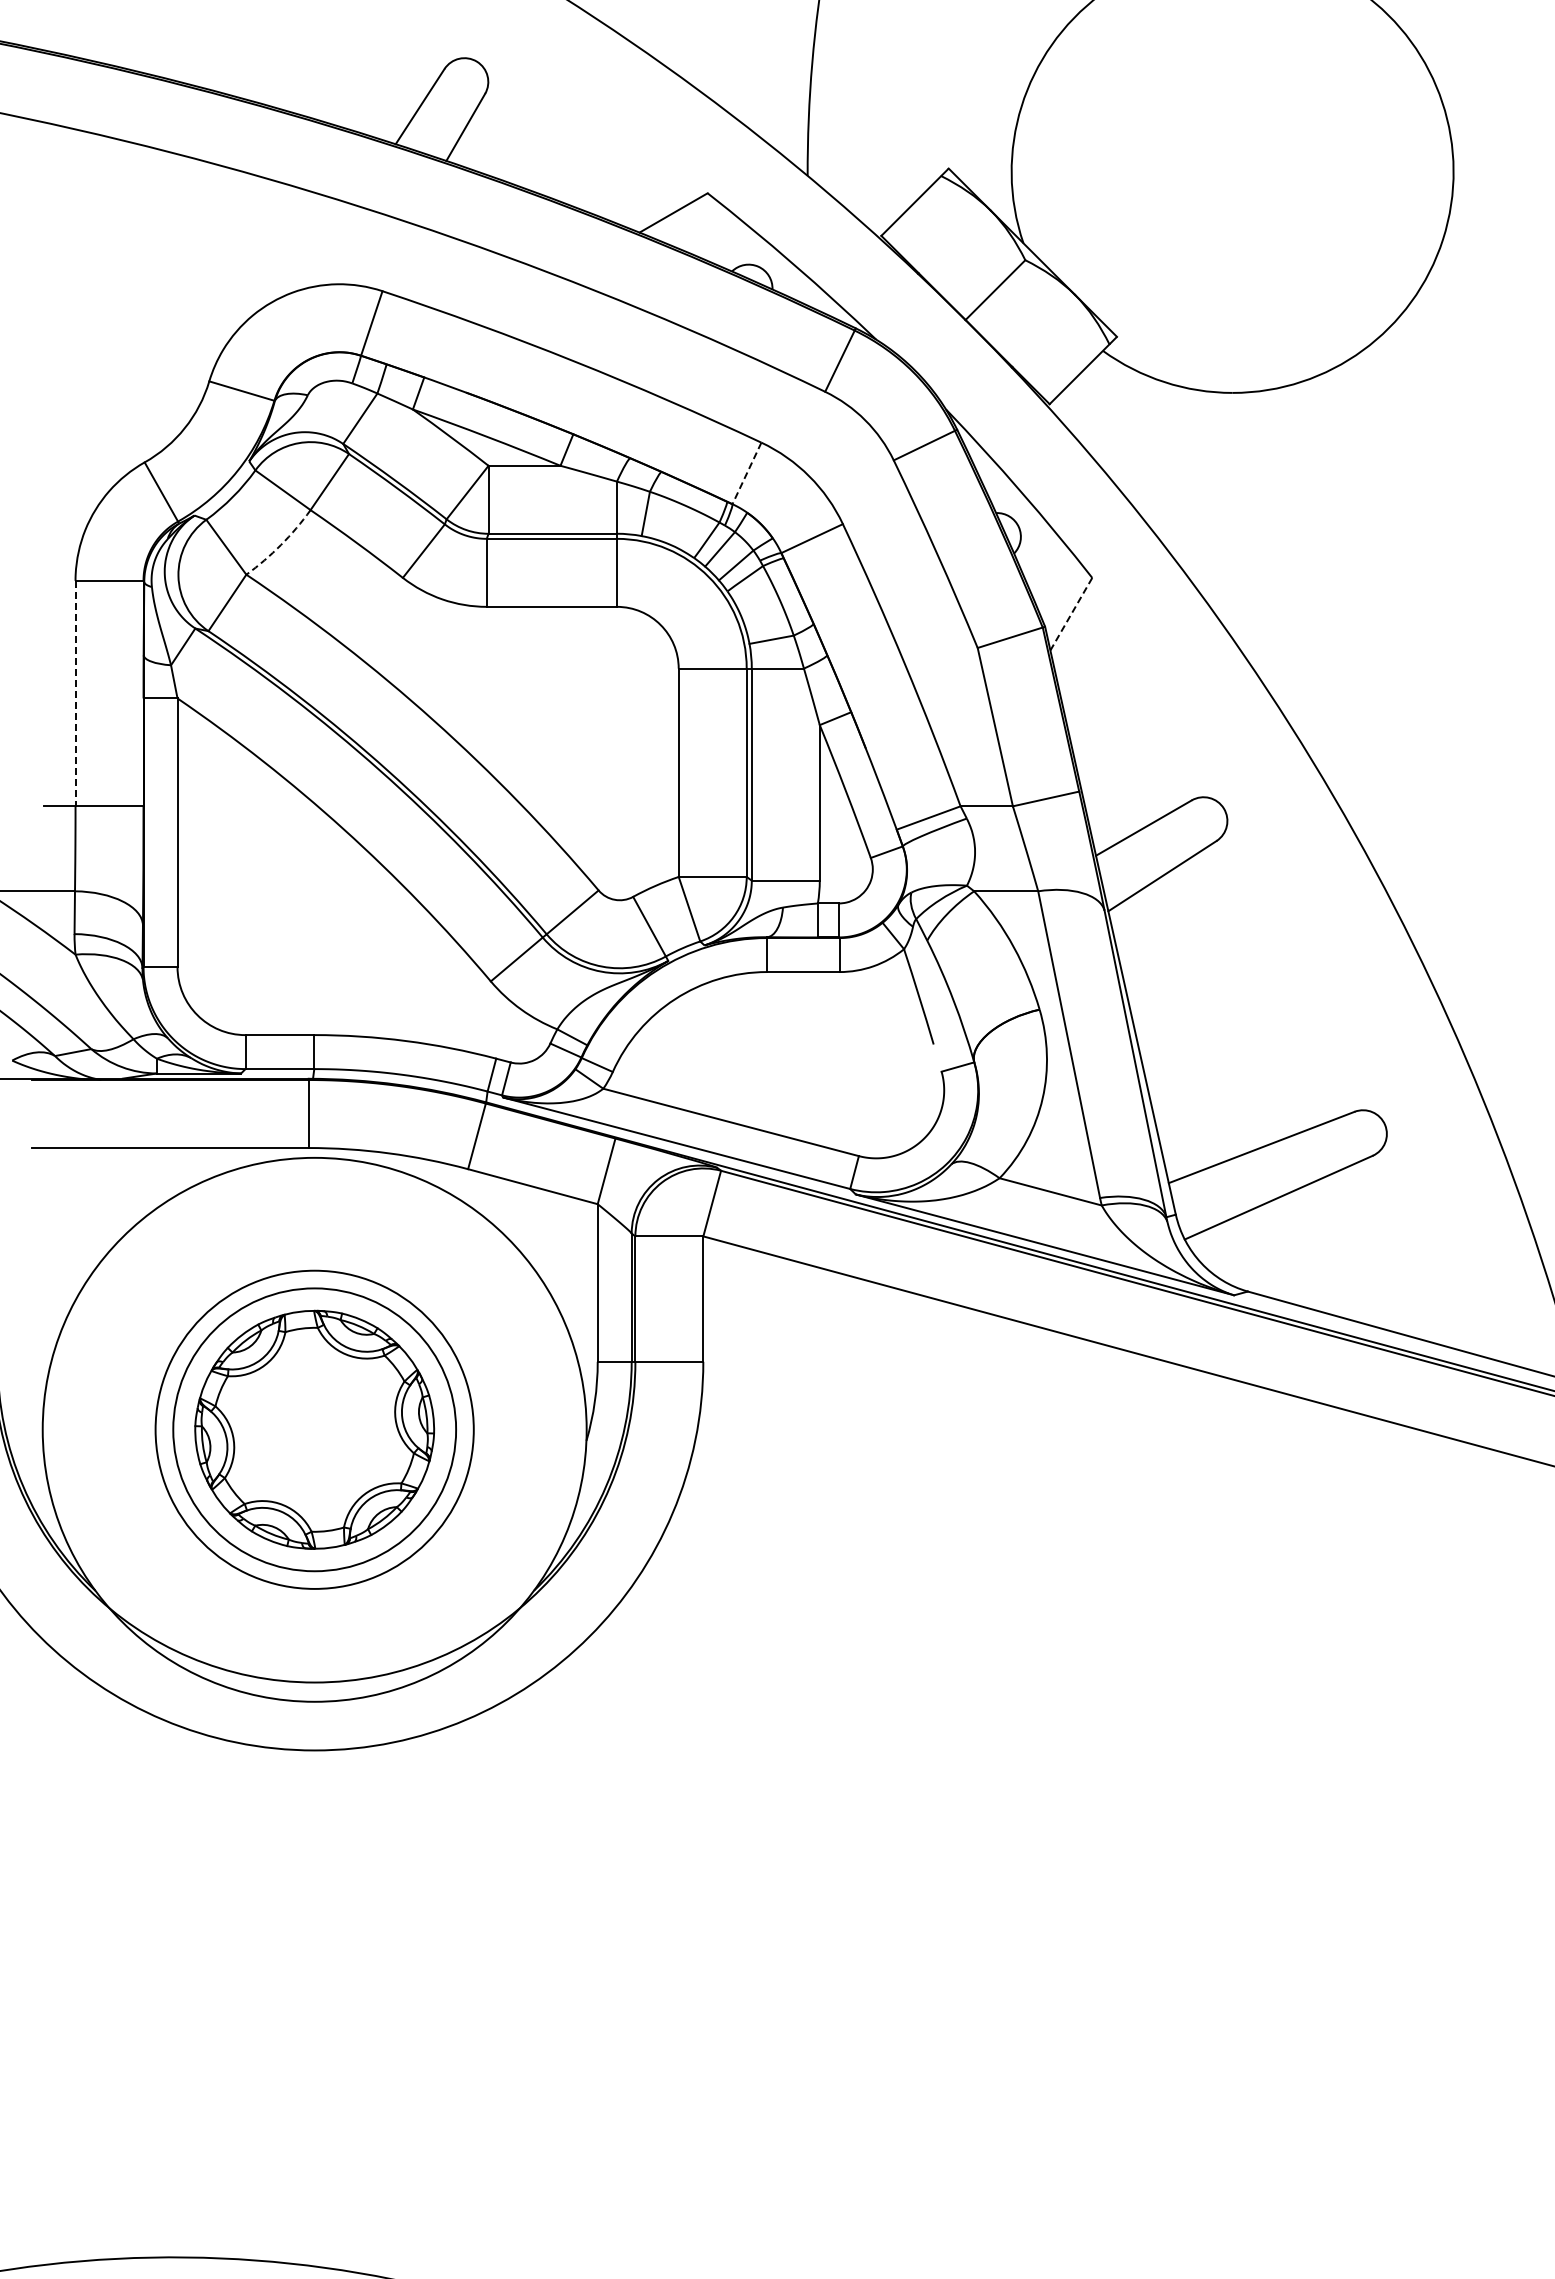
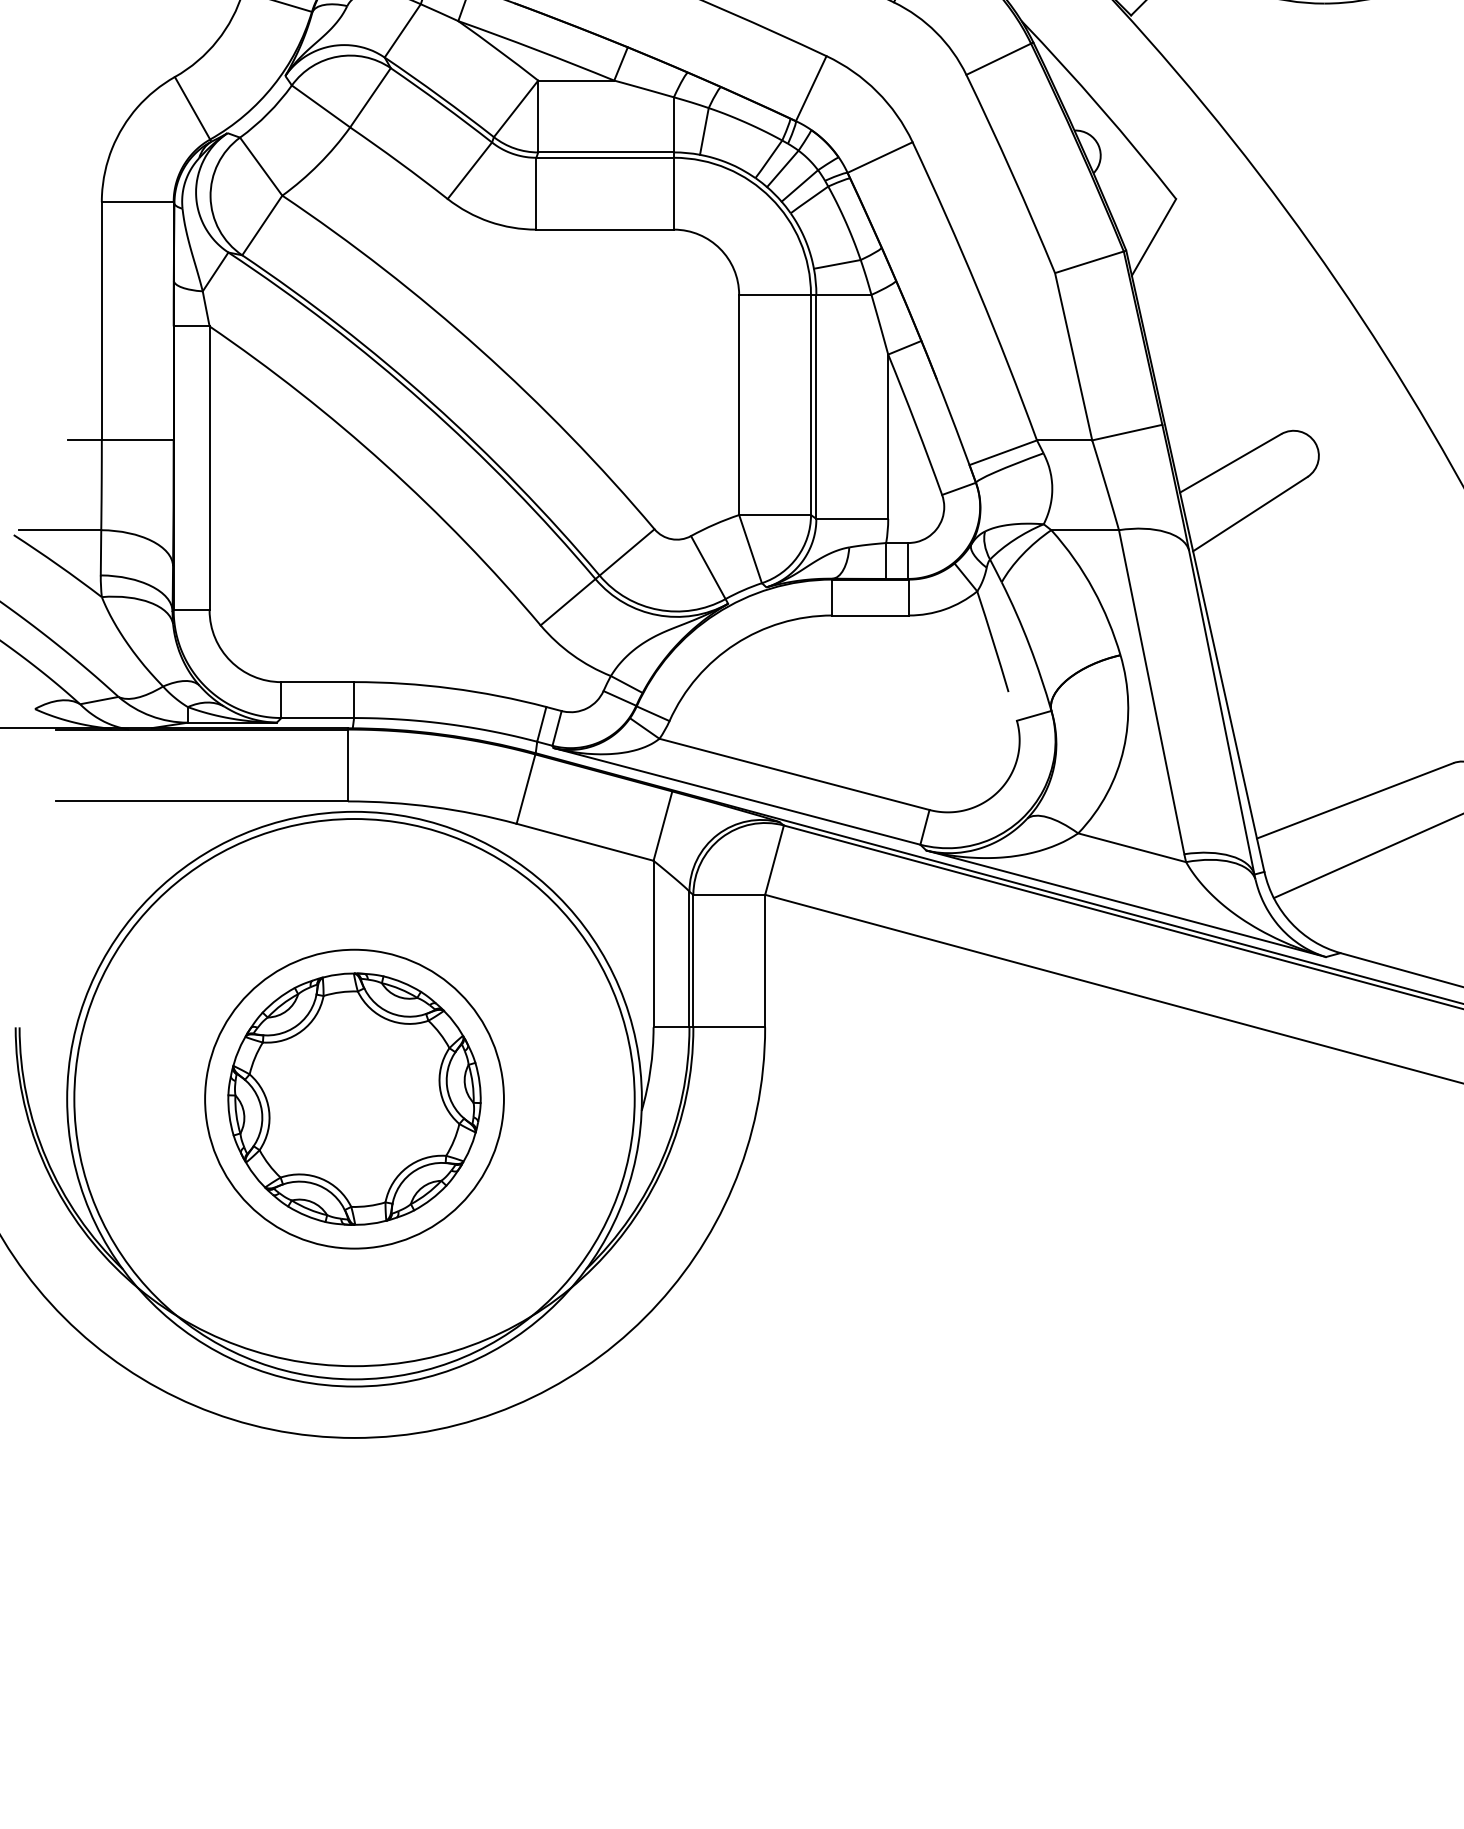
line: (746, 473) -> (810, 88), dashed -> solid
arc: (281, 544) -> (319, 163), dashed -> solid
line: (1071, 614) -> (1154, 237), dashed -> solid
line: (75, 693) -> (101, 321), dashed -> solid
circle: (314, 1429) -> (354, 1098), size x1.67

